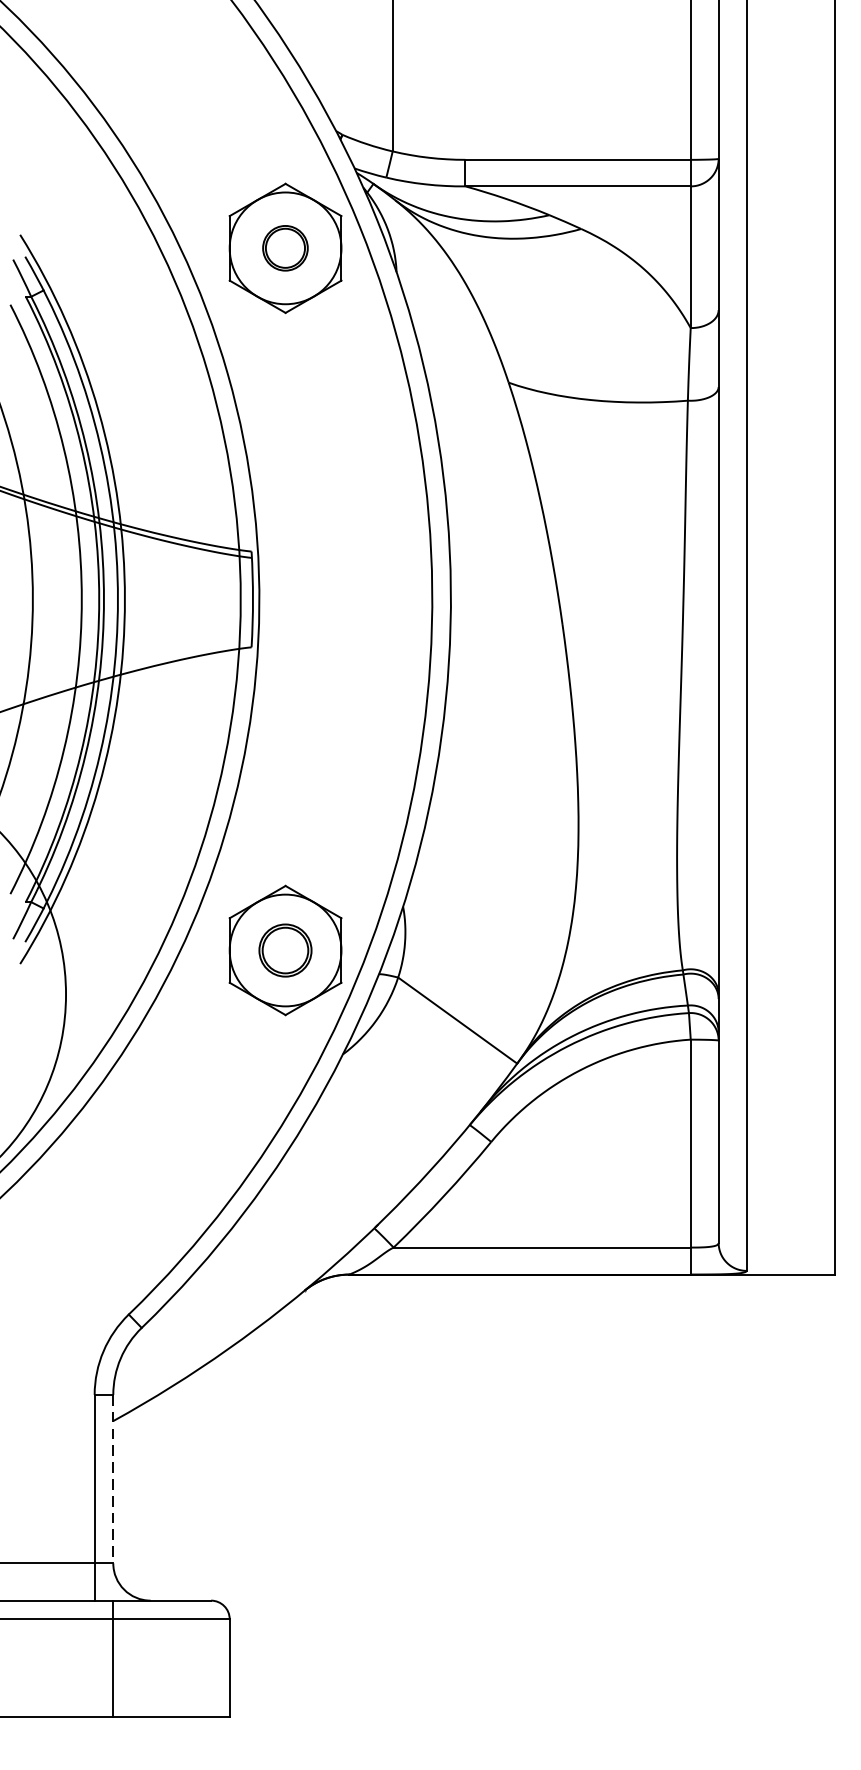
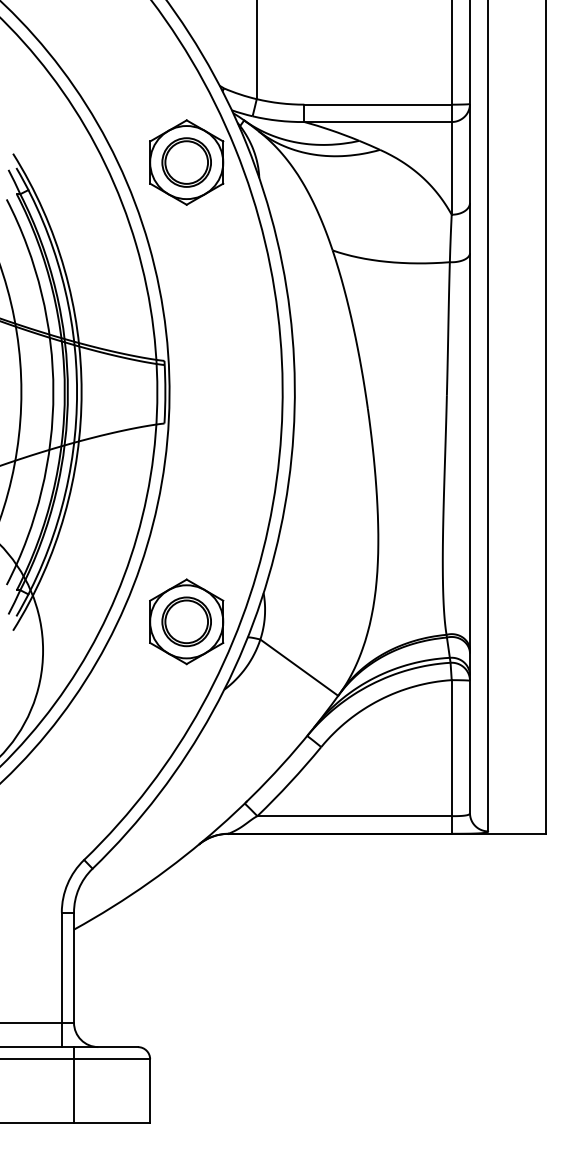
part: (285, 248) -> (186, 162), size x1.67
part: (285, 949) -> (186, 621), size x1.43
line: (114, 1480) -> (74, 968), dashed -> solid

